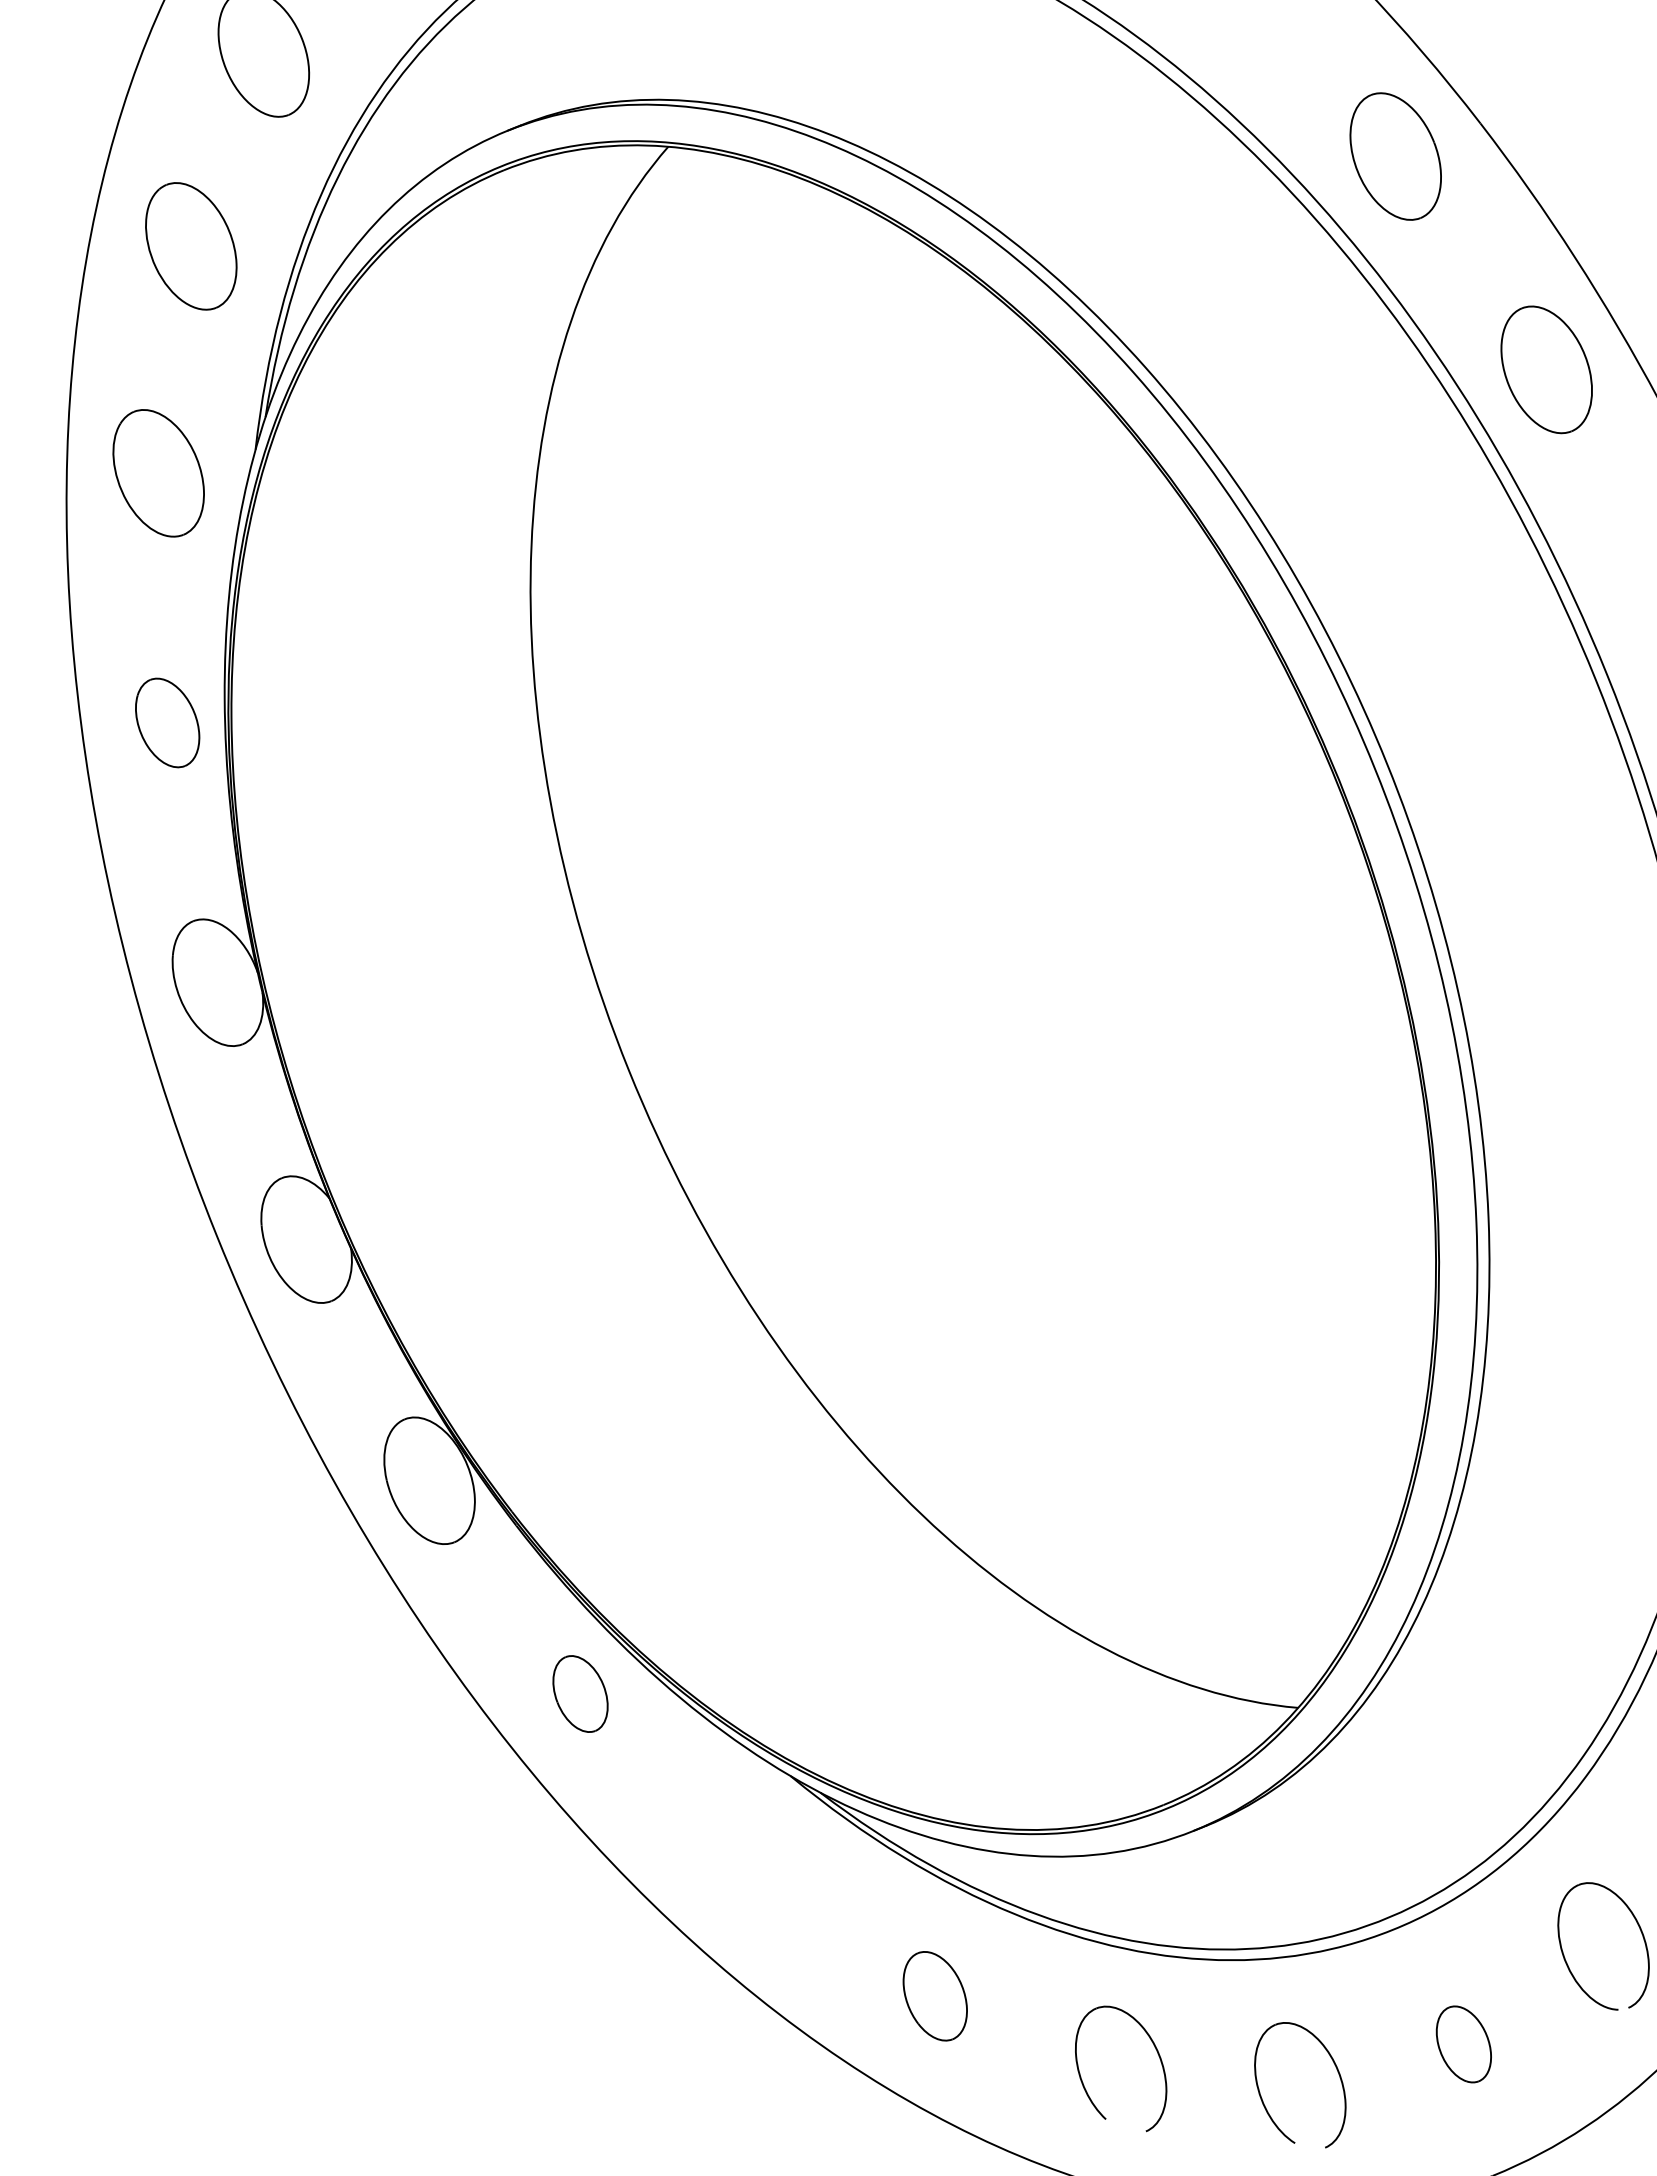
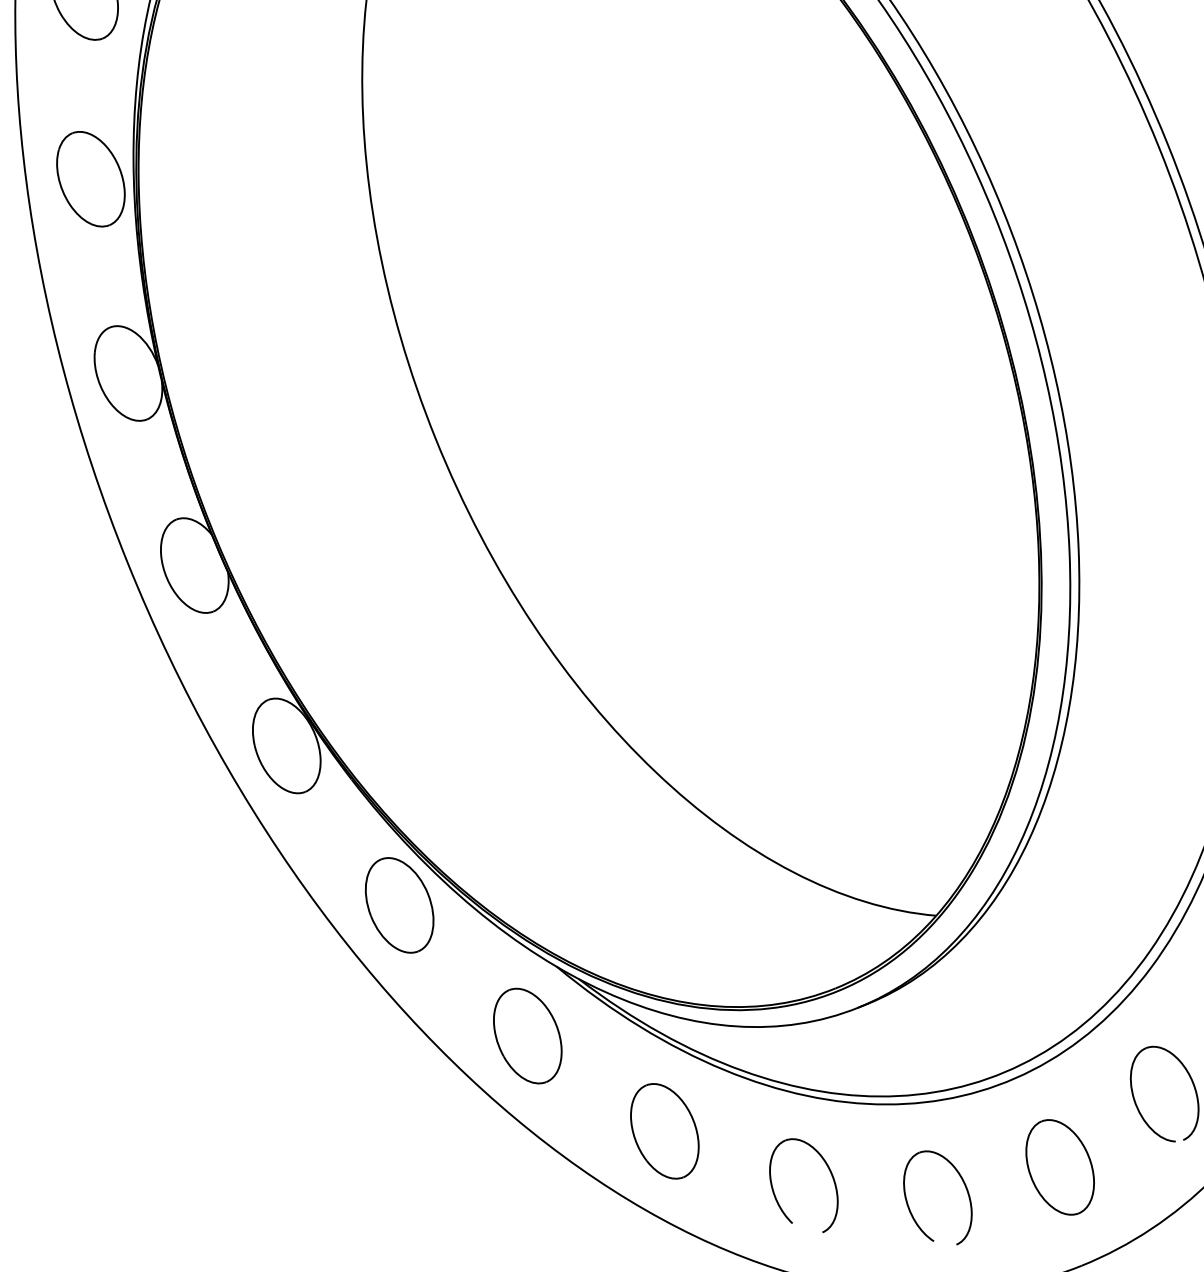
part: (167, 722) -> (90, 178), size x1.43
part: (580, 1693) -> (399, 904), size x1.67
part: (751, 1868) -> (527, 1035), added
part: (935, 1996) -> (665, 1131), size x1.43
part: (1463, 2044) -> (1059, 1167), size x1.67

